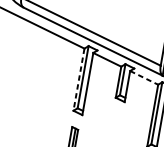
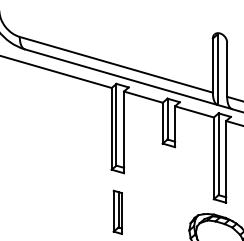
line: (144, 78) -> (194, 112), dashed -> solid
line: (78, 79) -> (111, 128), dashed -> solid

